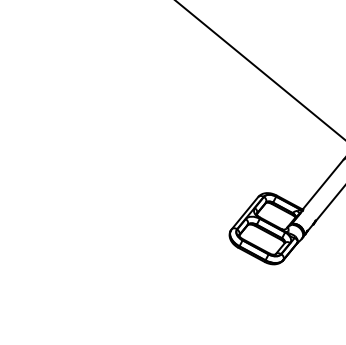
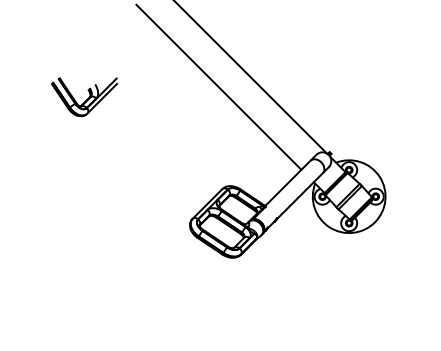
line: (244, 95) -> (218, 86), added
part: (112, 119) -> (84, 97), added

